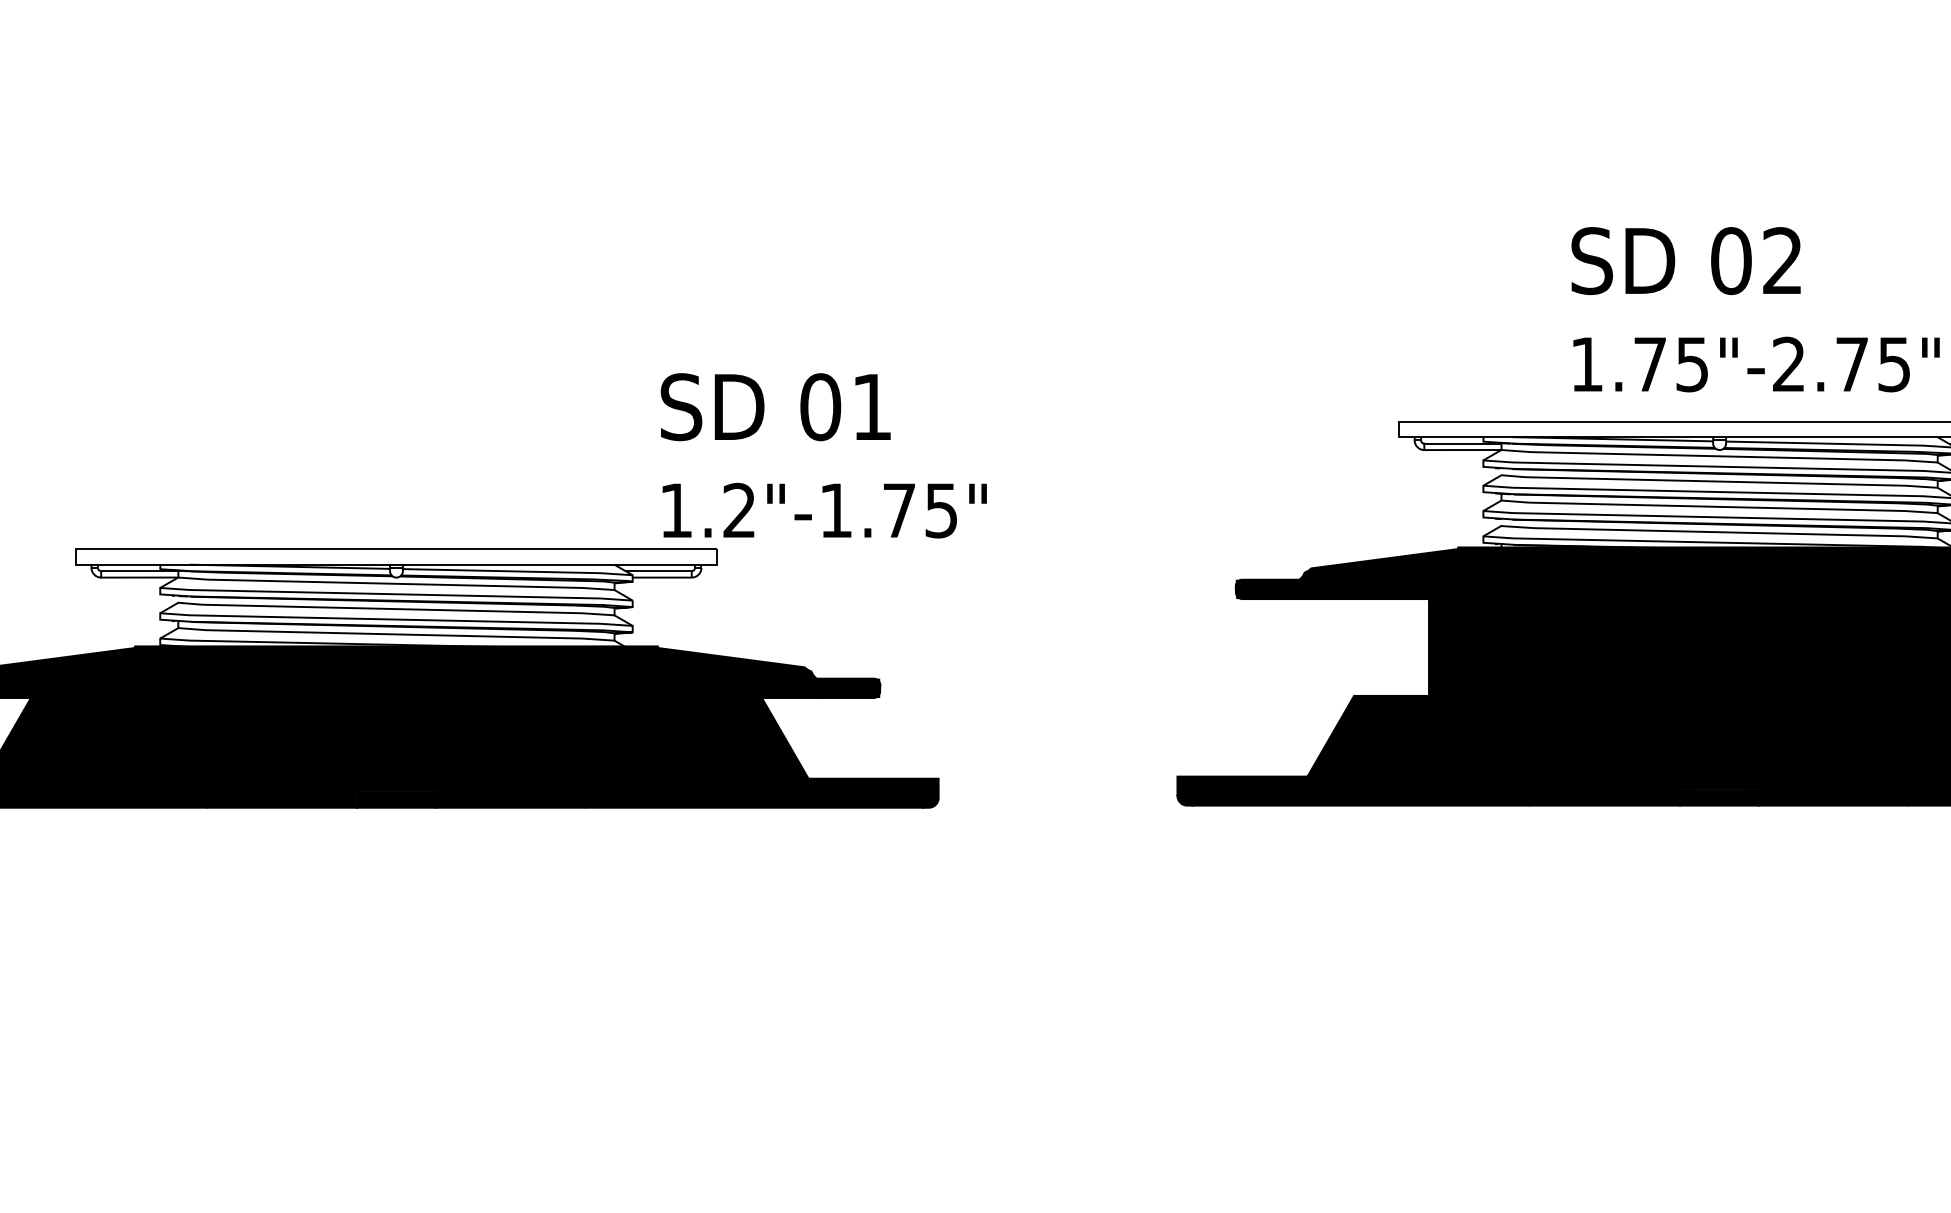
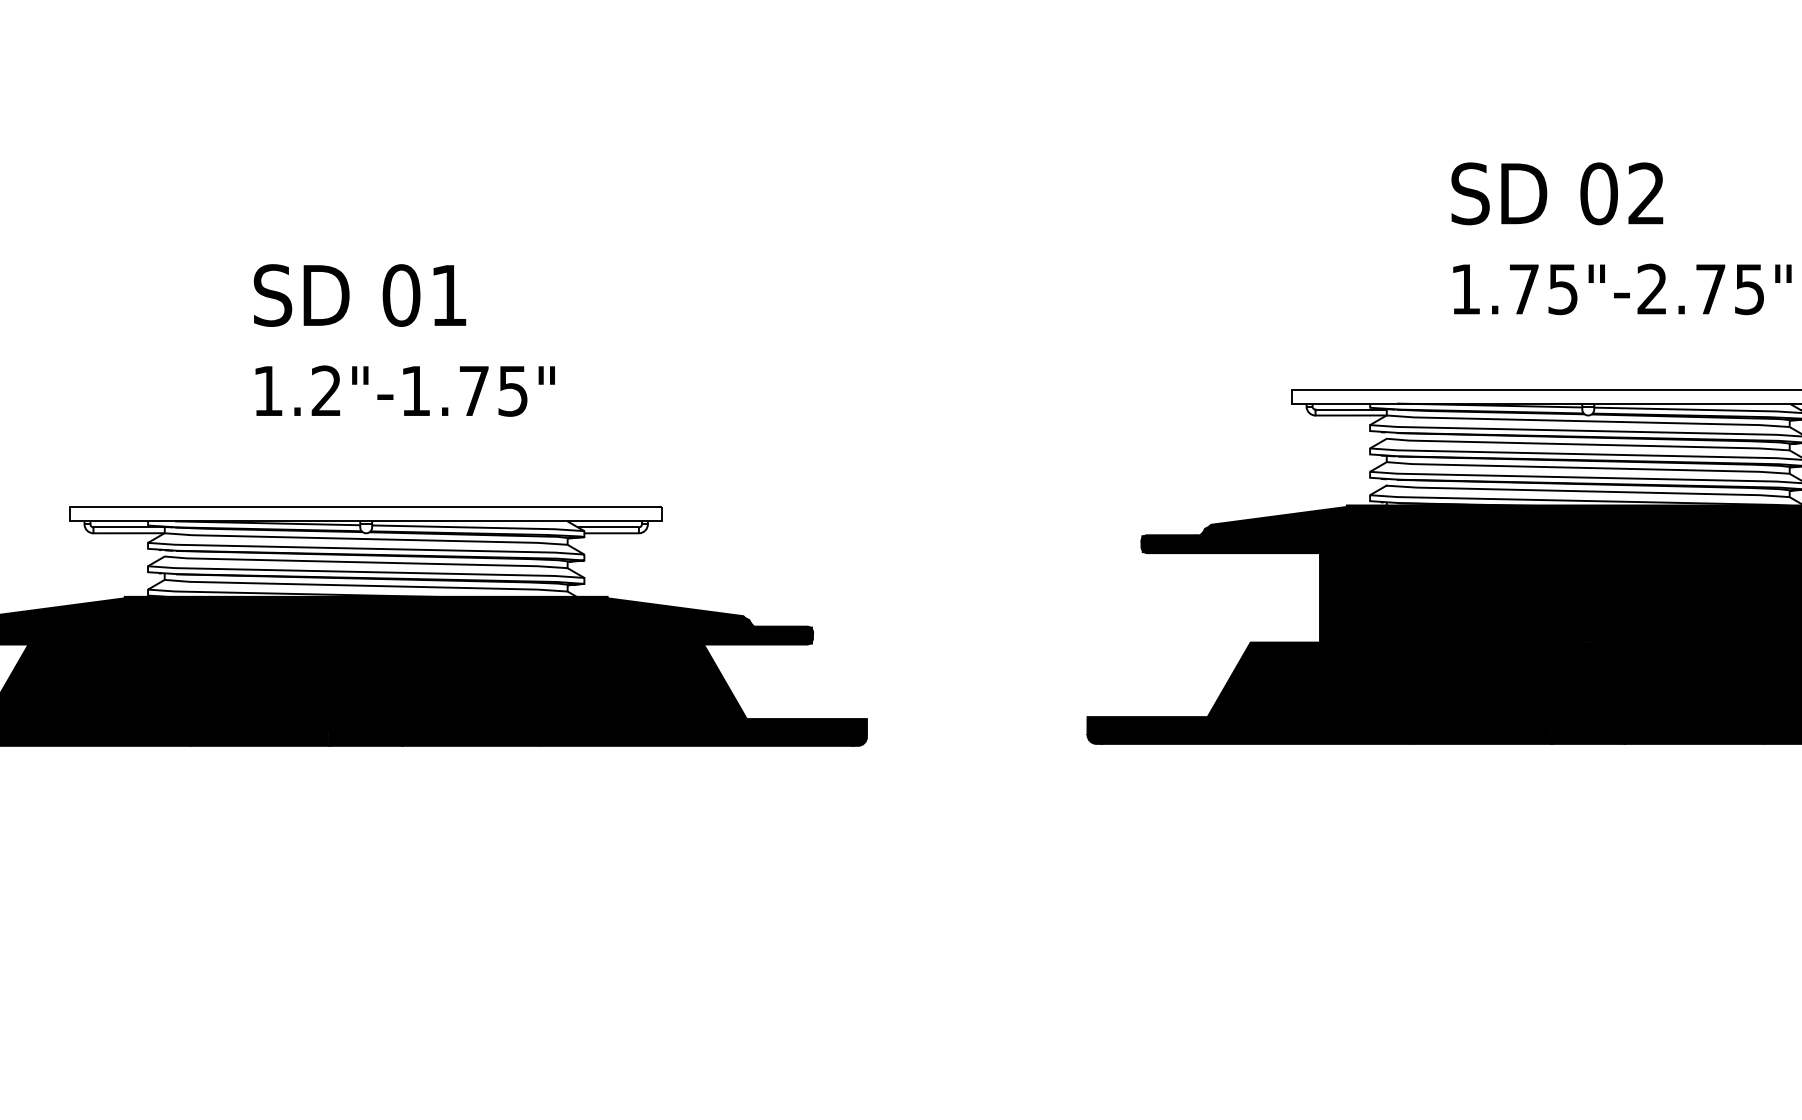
text: (1755, 309) -> (1621, 238), moved
text: (823, 455) -> (404, 340), moved

